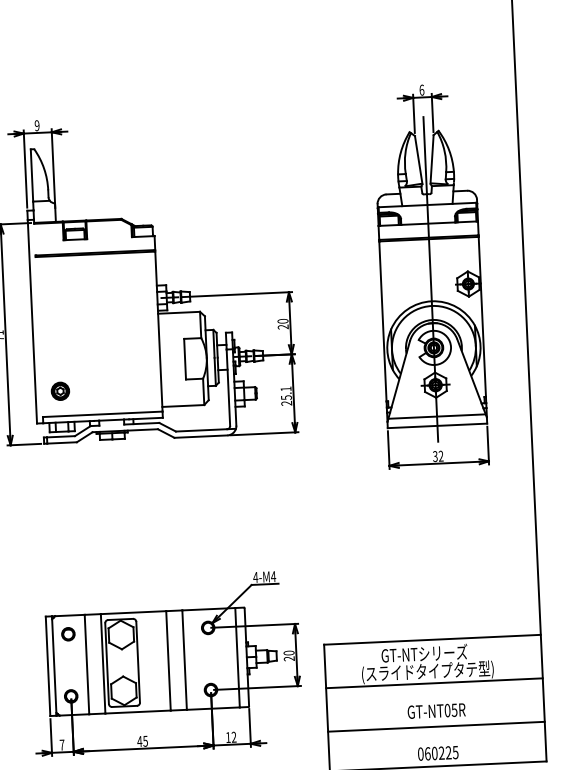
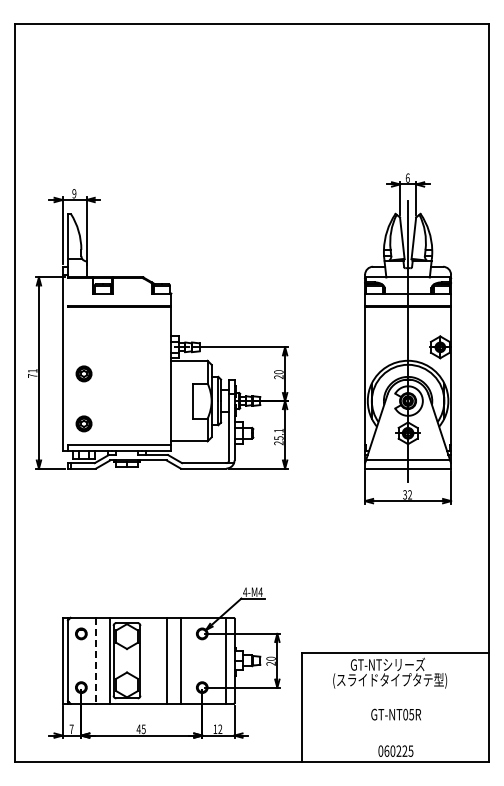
part: (57, 333) -> (83, 373), added
line: (87, 664) -> (96, 660), solid -> dashed
line: (434, 683) -> (395, 690), removed
line: (436, 727) -> (395, 728), removed

